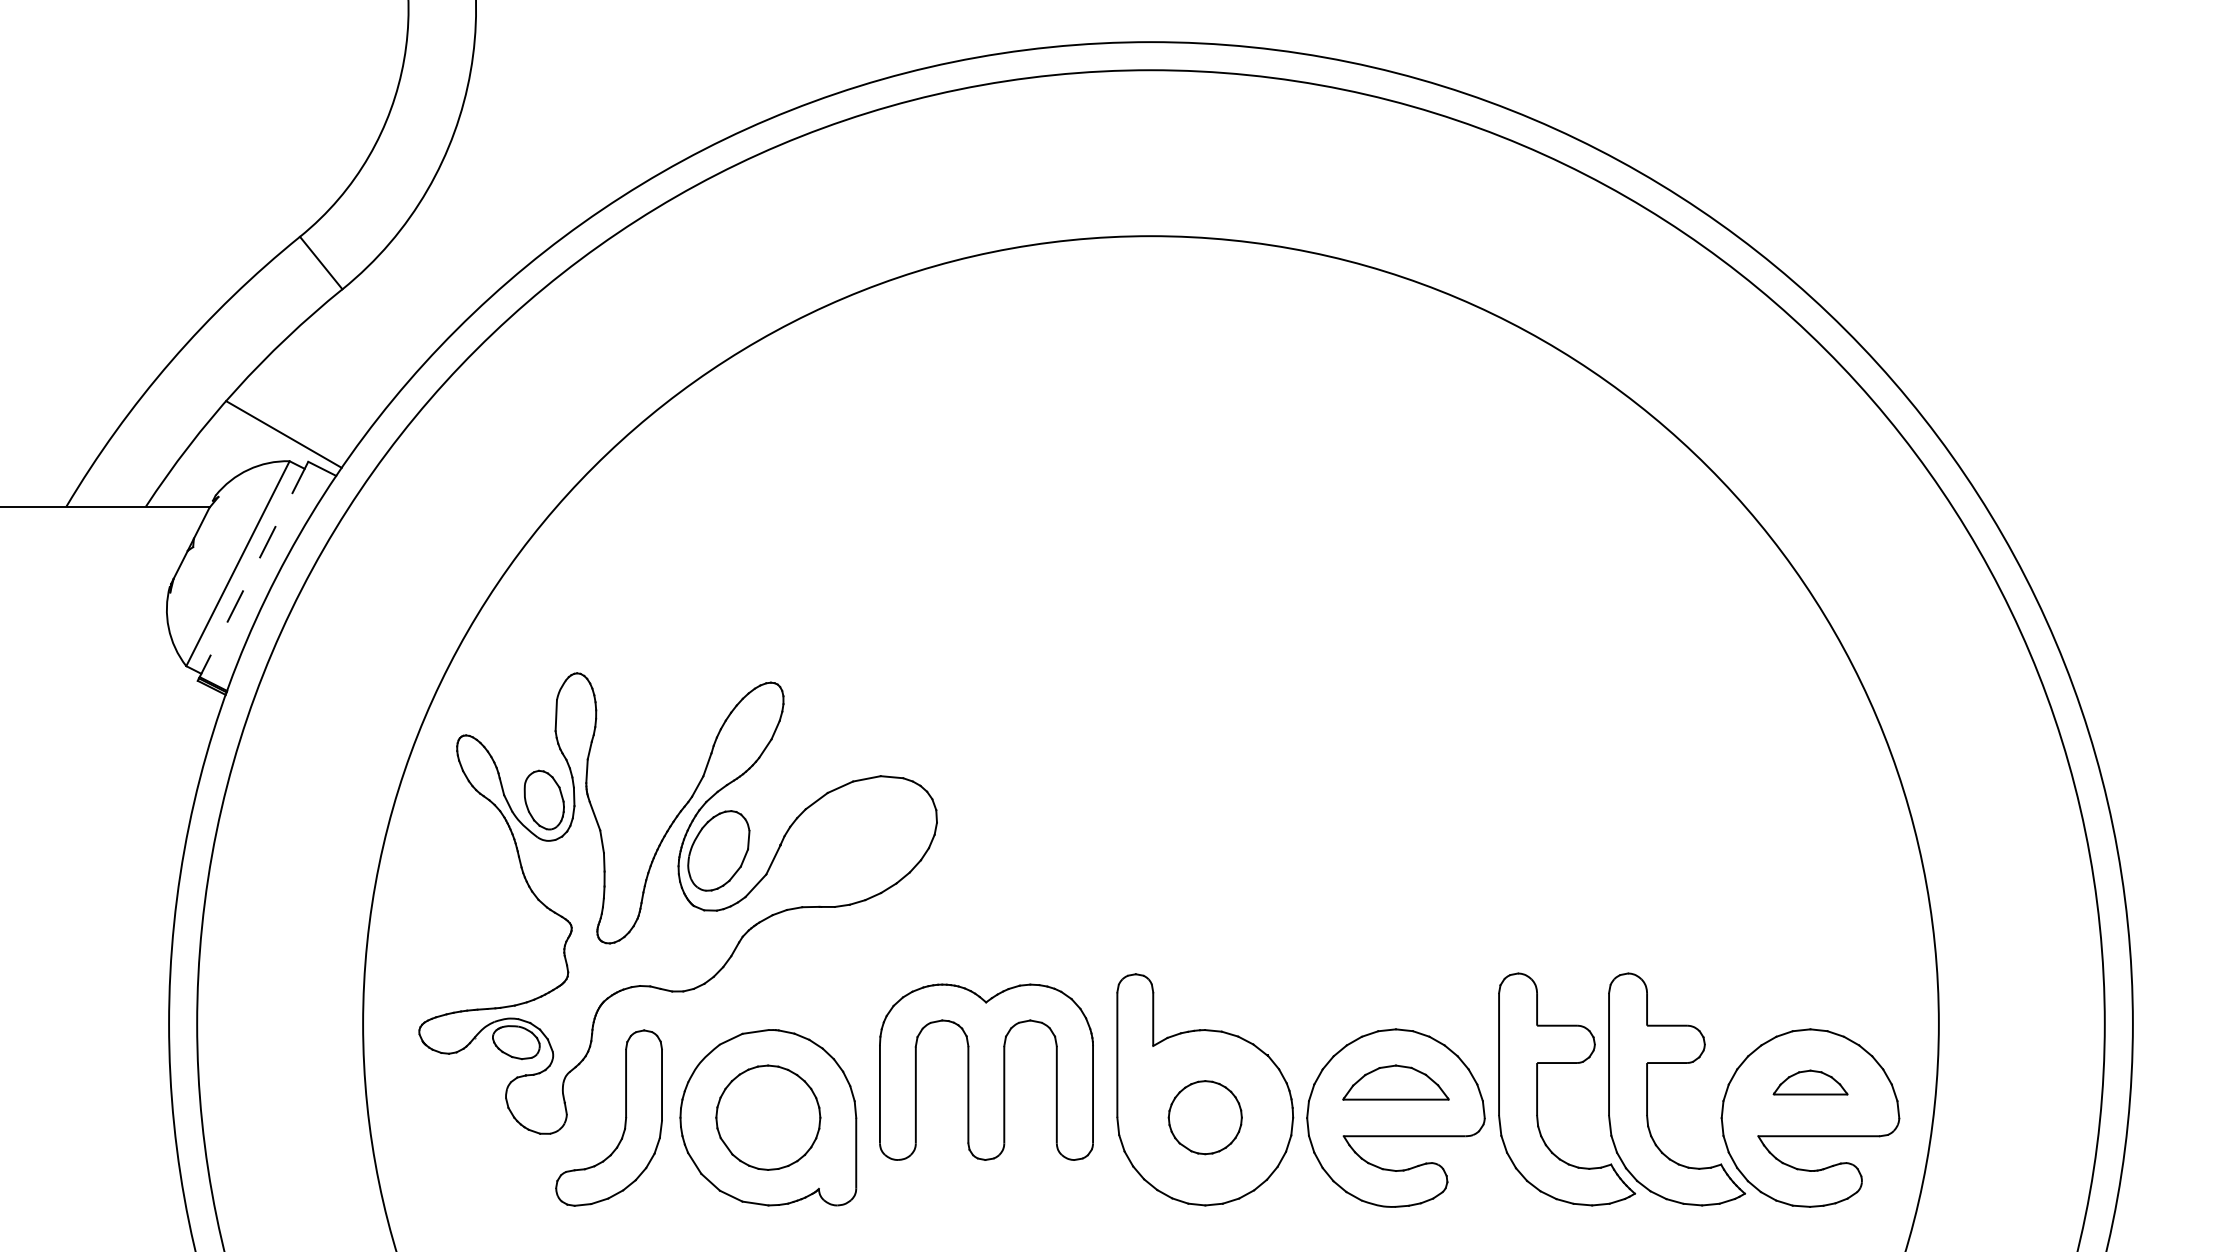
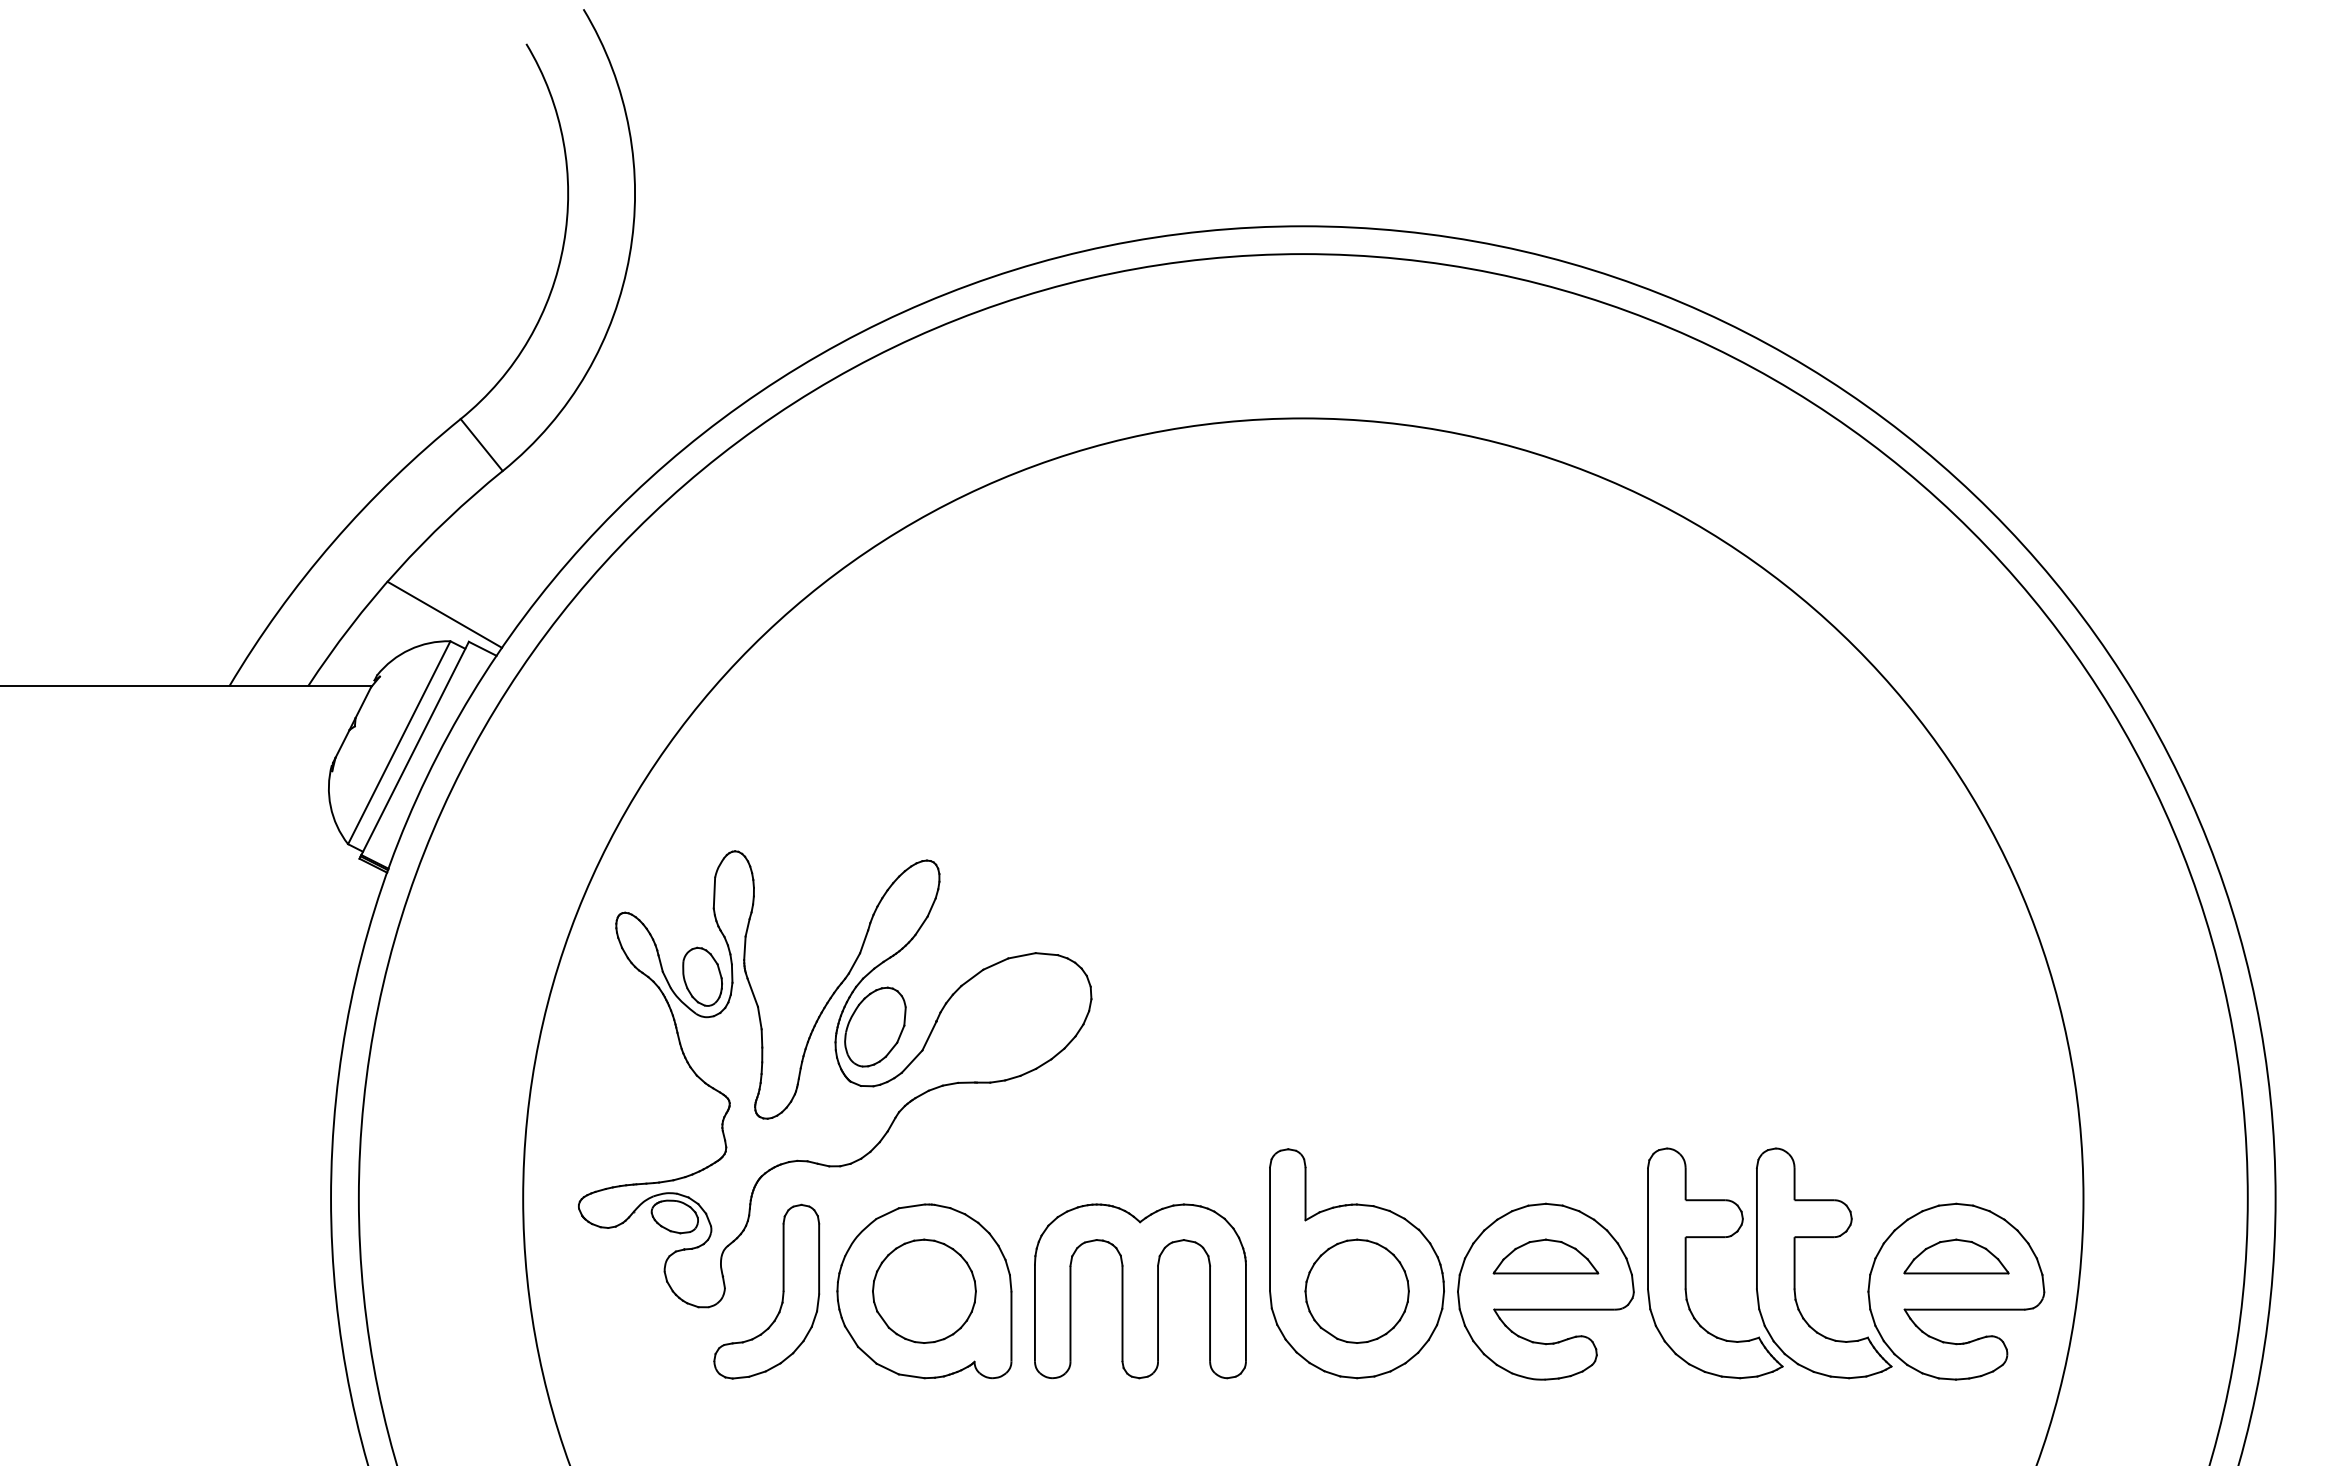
line: (253, 569) -> (414, 748), dashed -> solid
part: (986, 1072) -> (1140, 1291), moved
part: (1810, 1082) -> (1956, 1256), size x1.43
part: (1204, 1116) -> (1356, 1290), size x1.43

